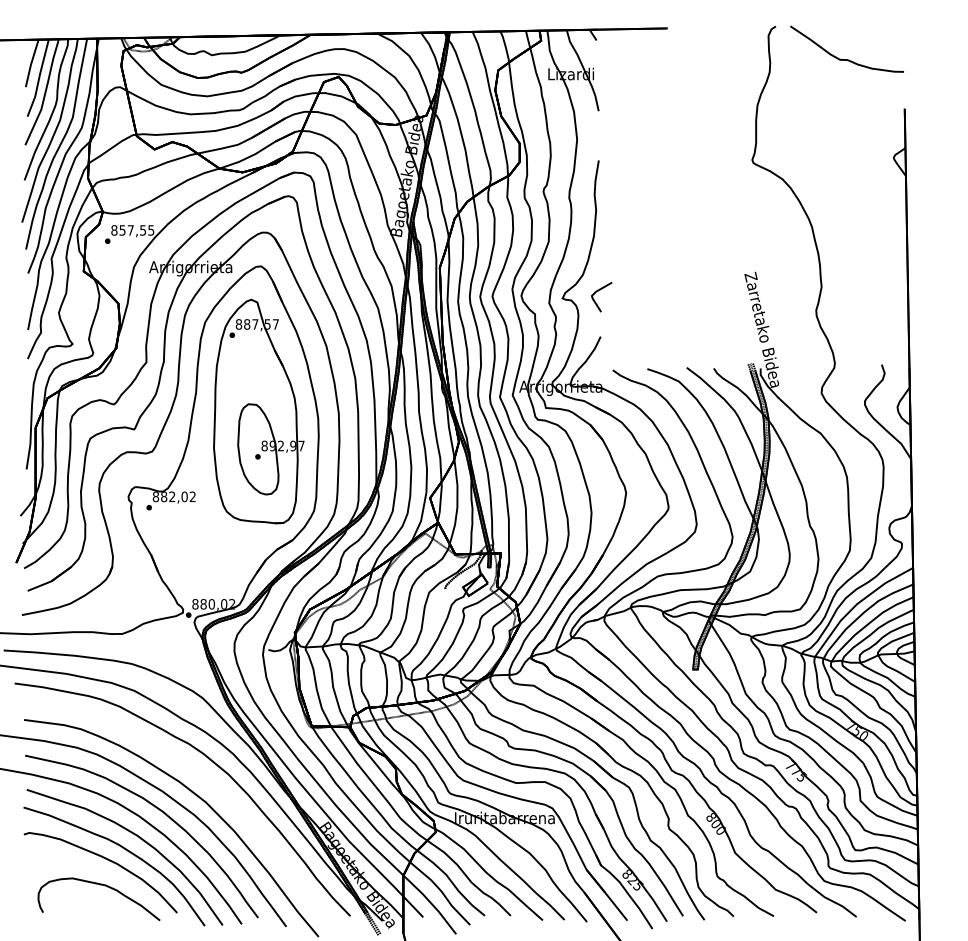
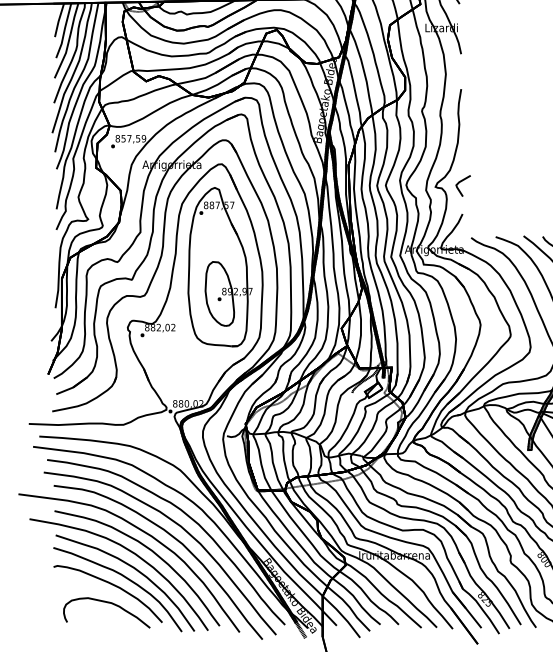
text: (151, 230) -> (144, 138), 857,55 -> 857,59
curve: (207, 782) -> (183, 530), added

